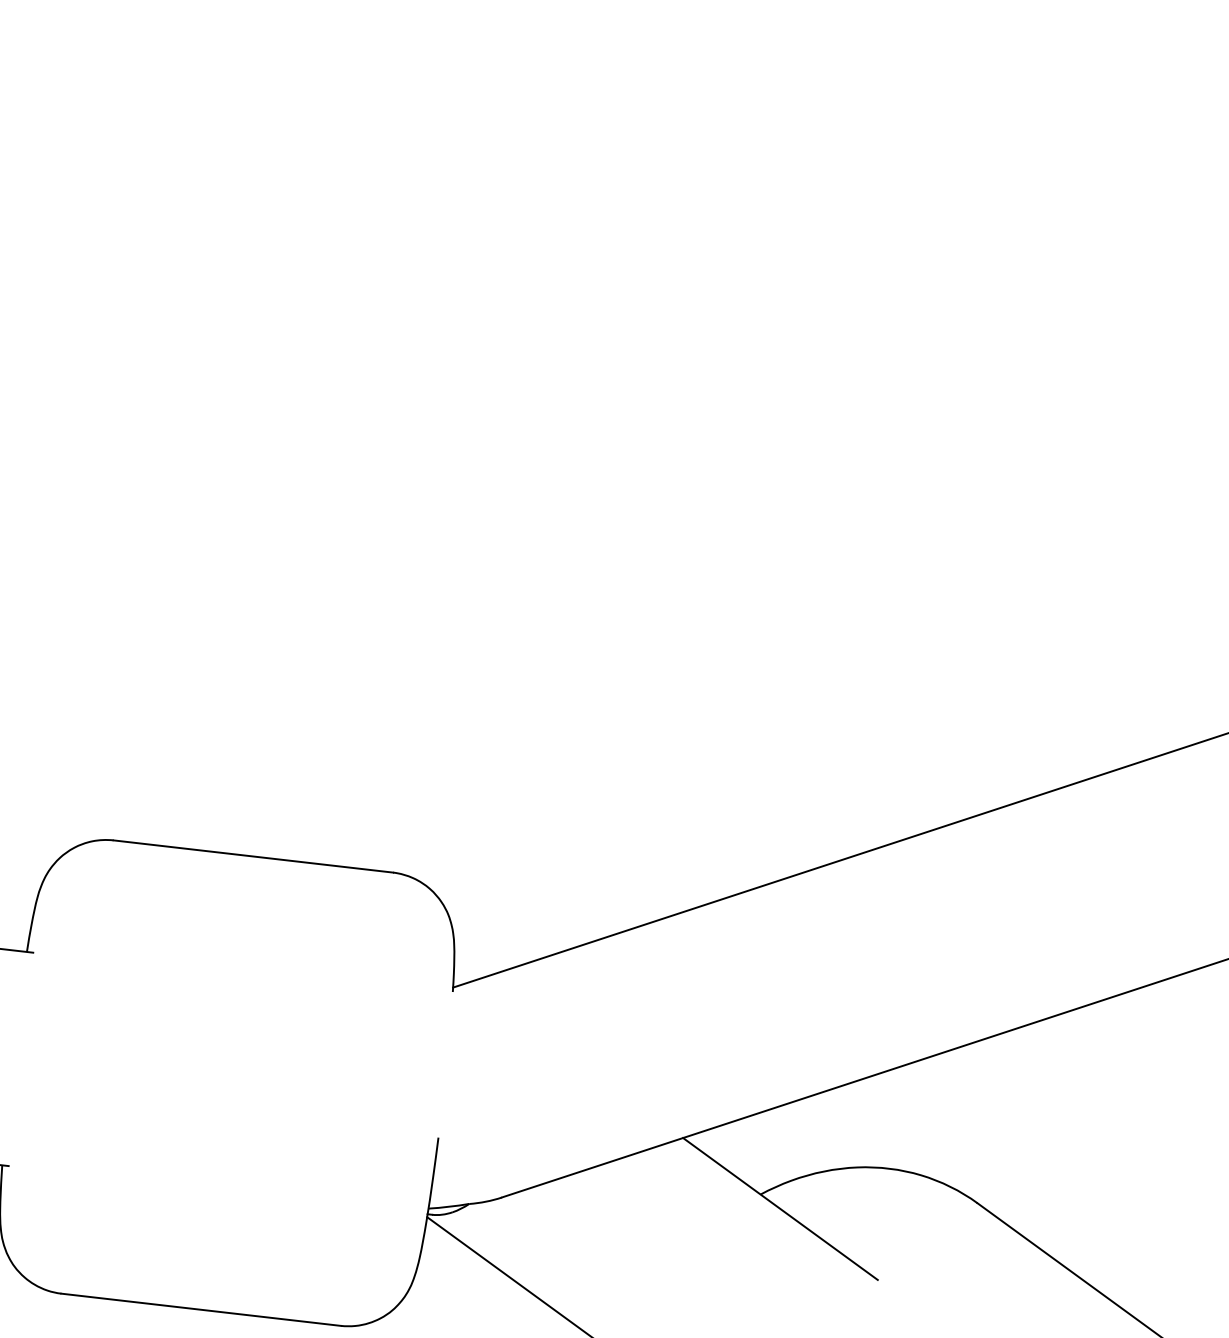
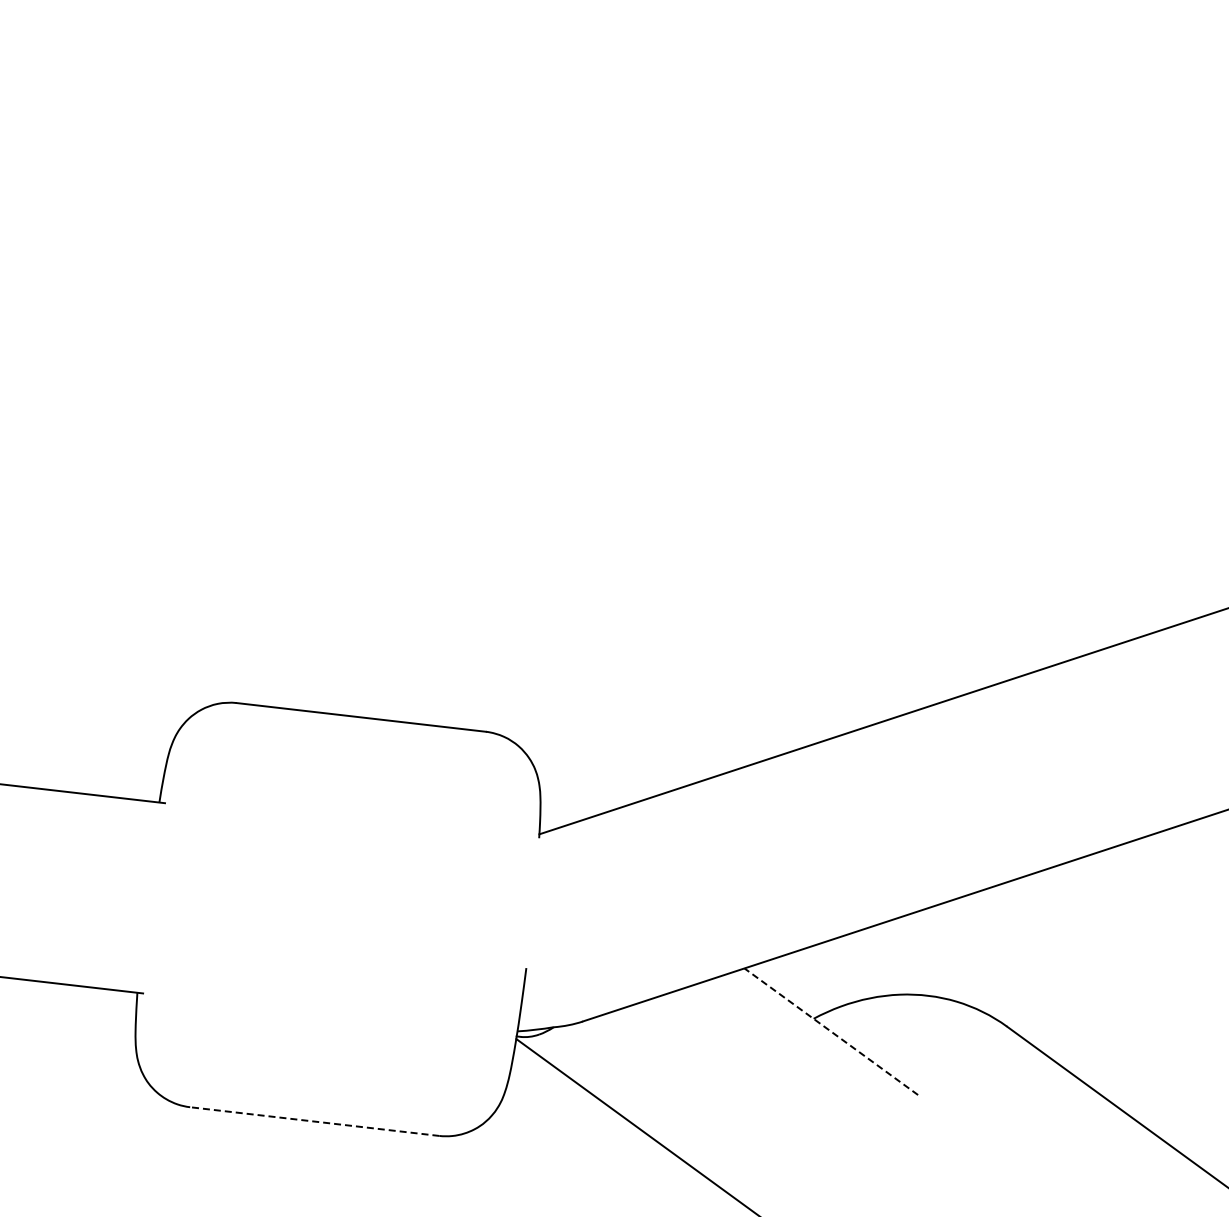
line: (779, 1208) -> (830, 1031), solid -> dashed
line: (200, 1309) -> (314, 1121), solid -> dashed

